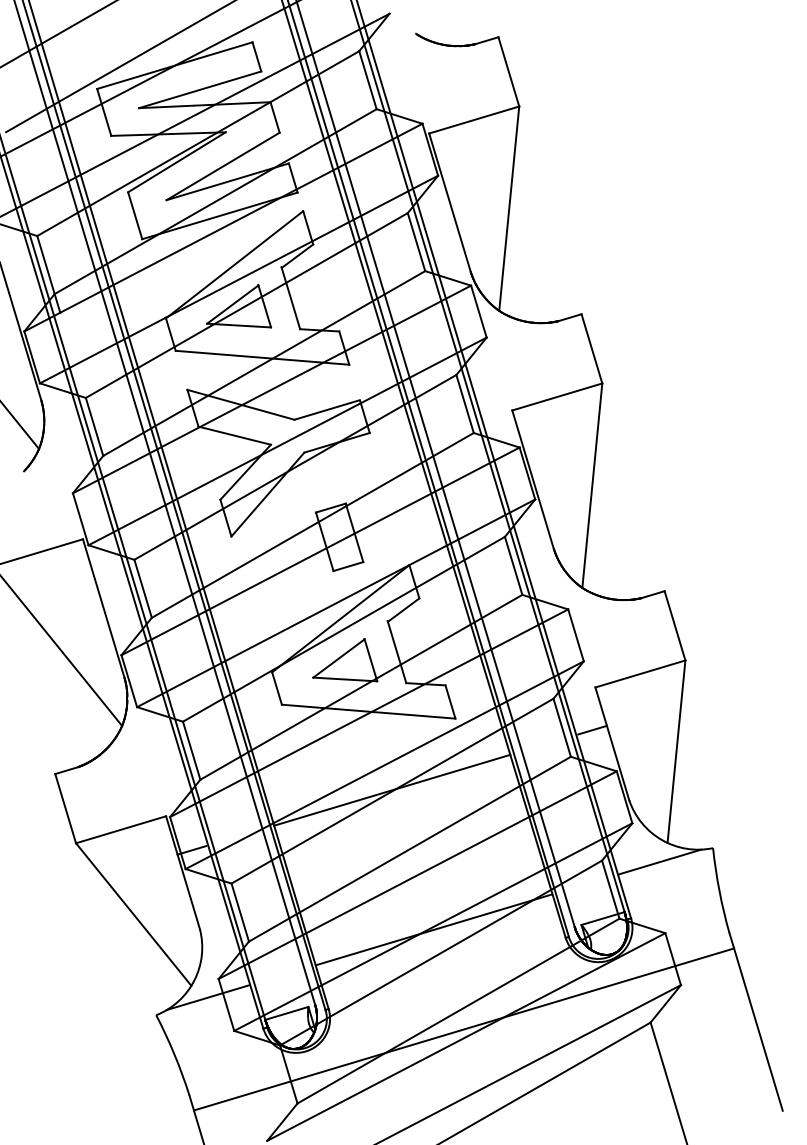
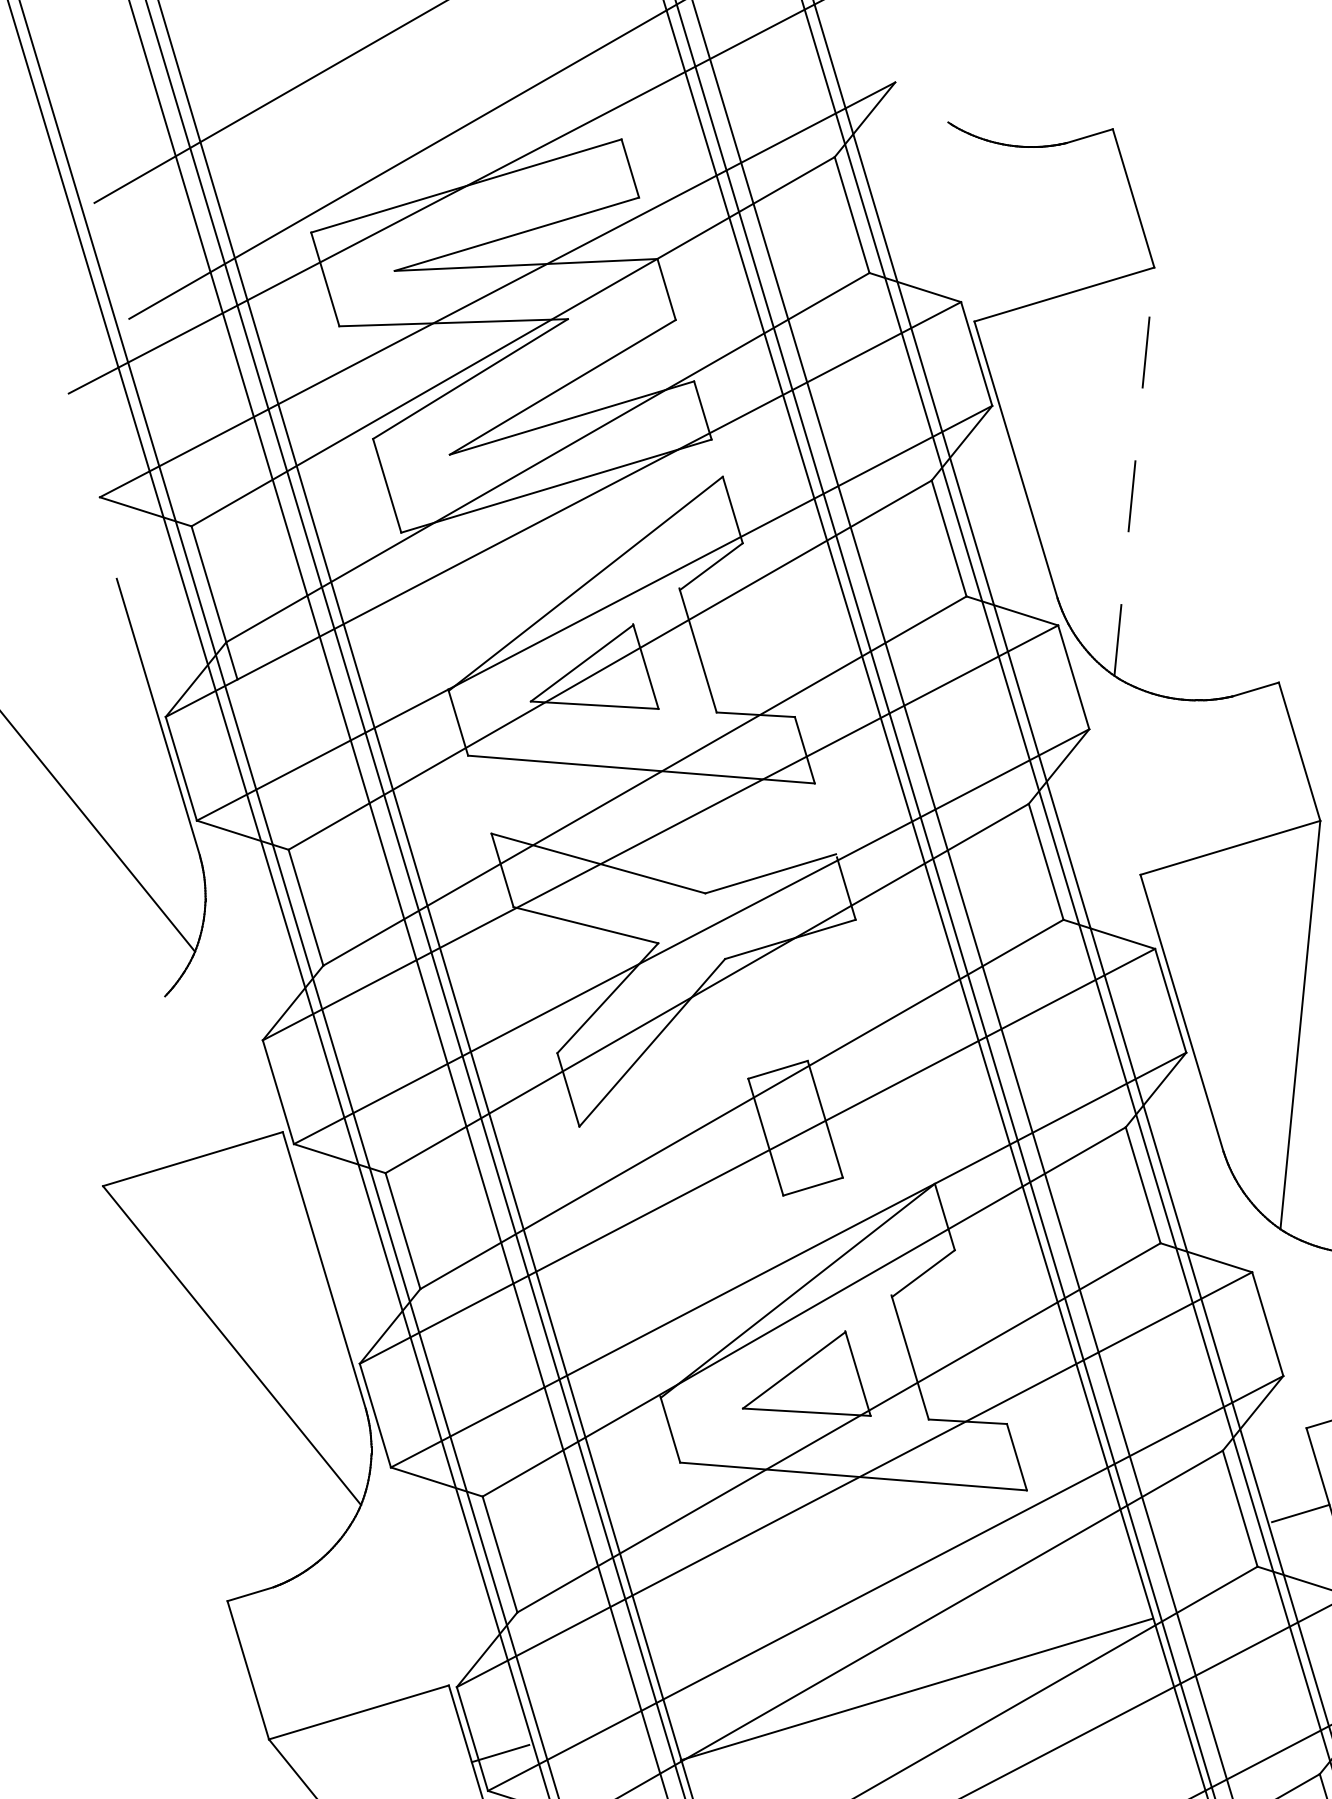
line: (509, 208) -> (1134, 471), solid -> dashed
line: (392, 789) -> (917, 1687), moved

